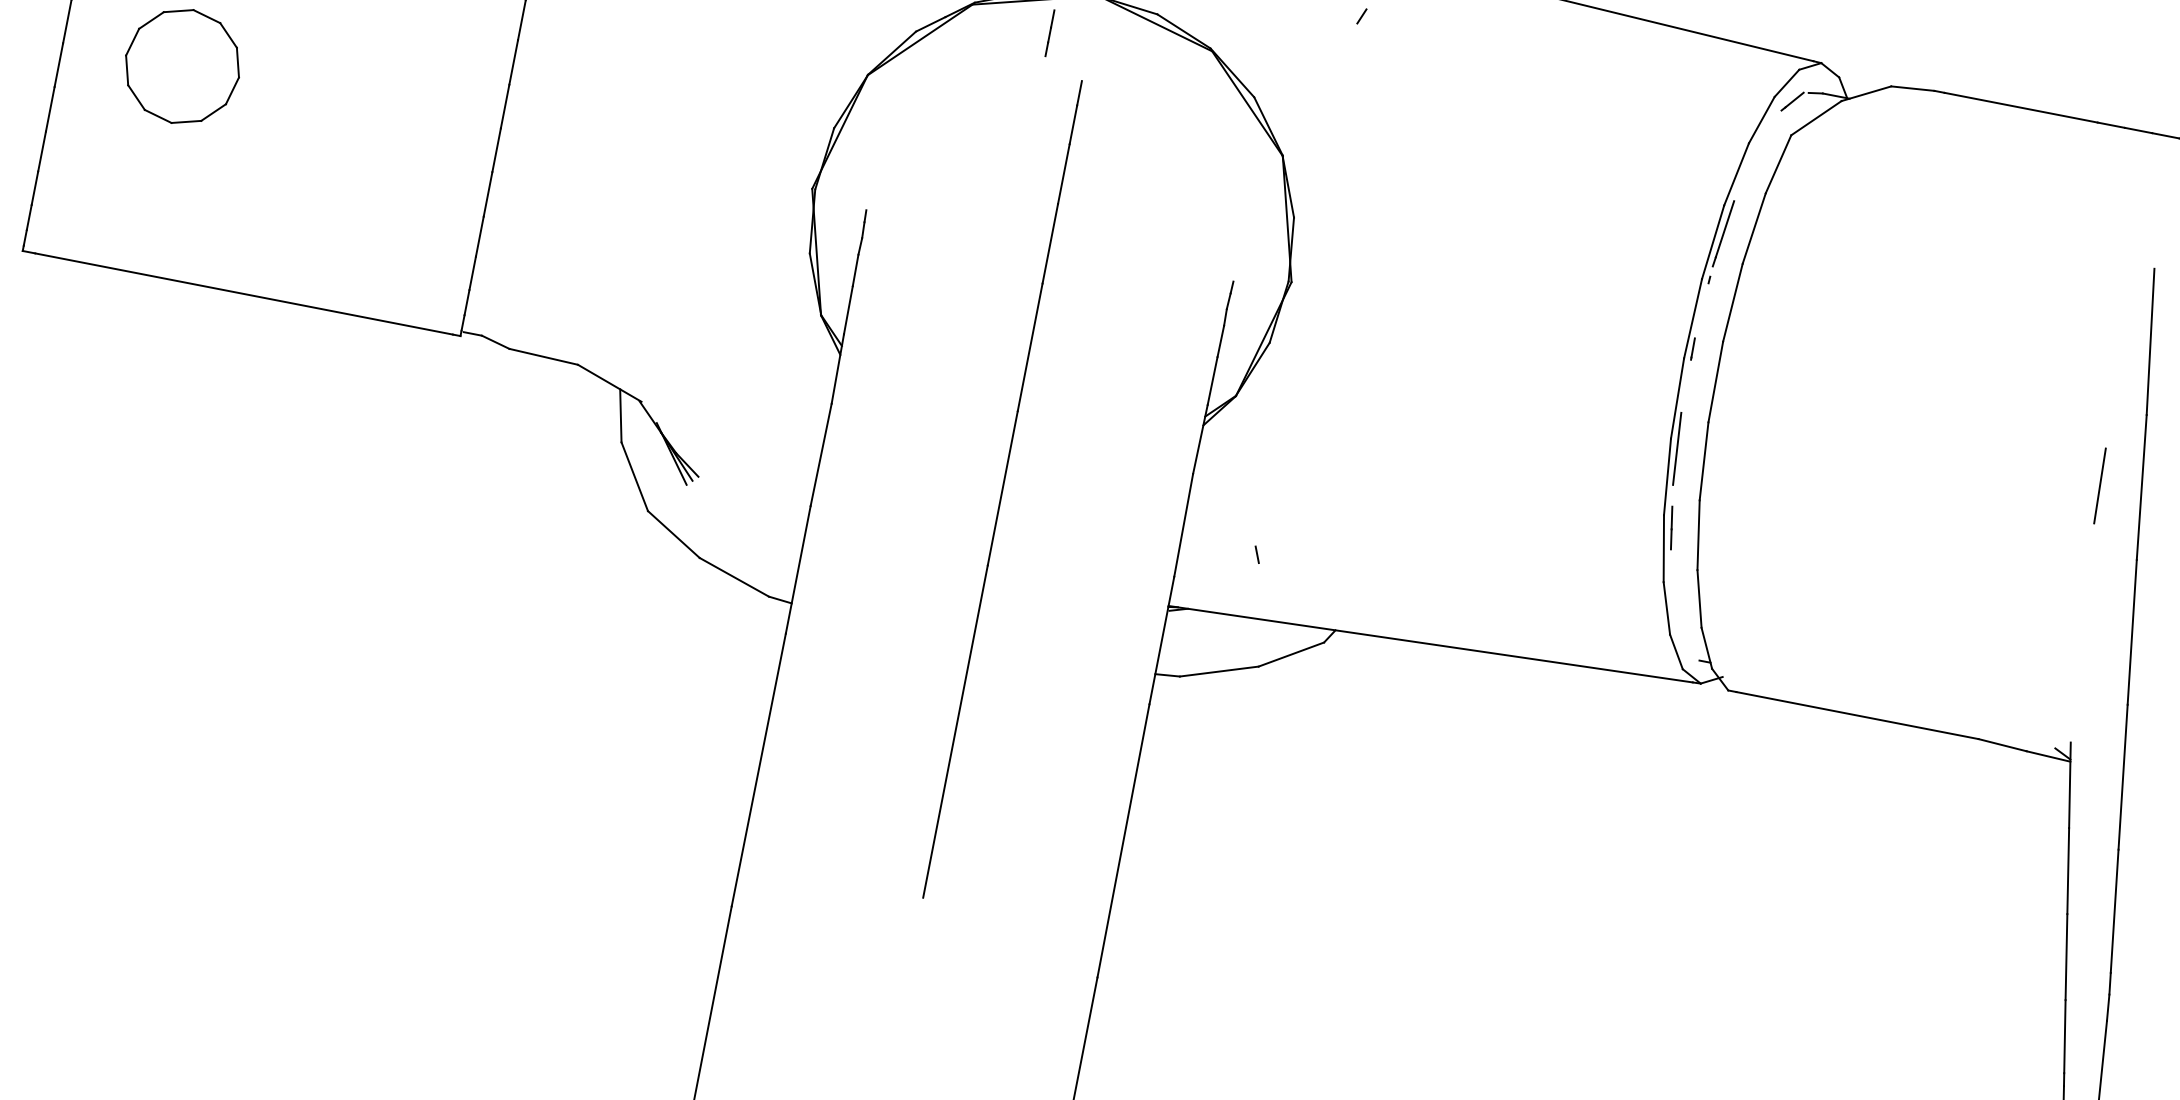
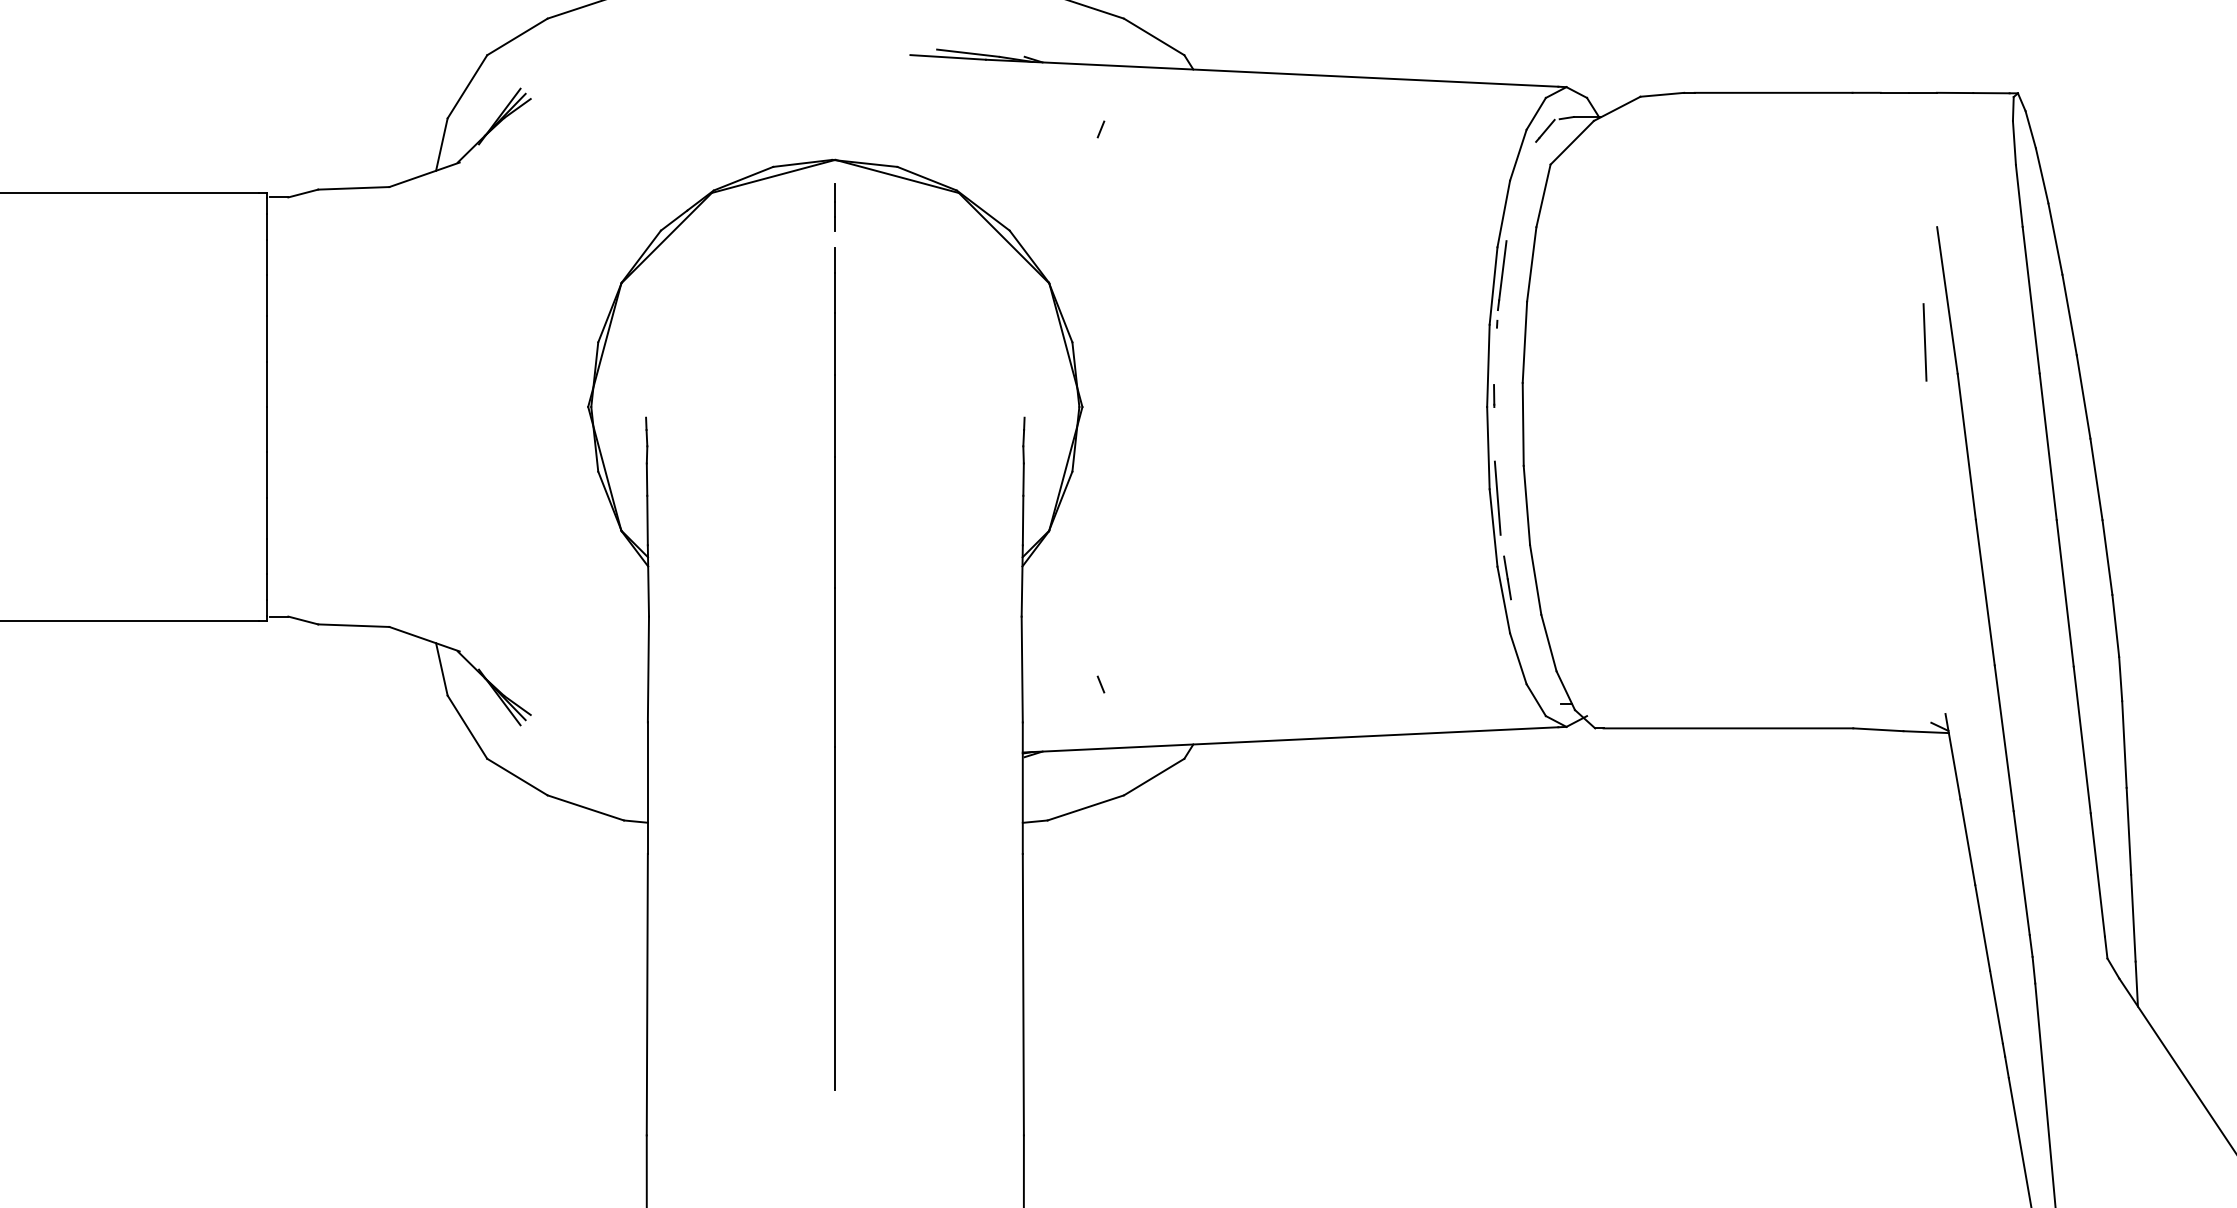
line: (1049, 33) -> (834, 207), moved
line: (2099, 485) -> (1924, 342), moved

